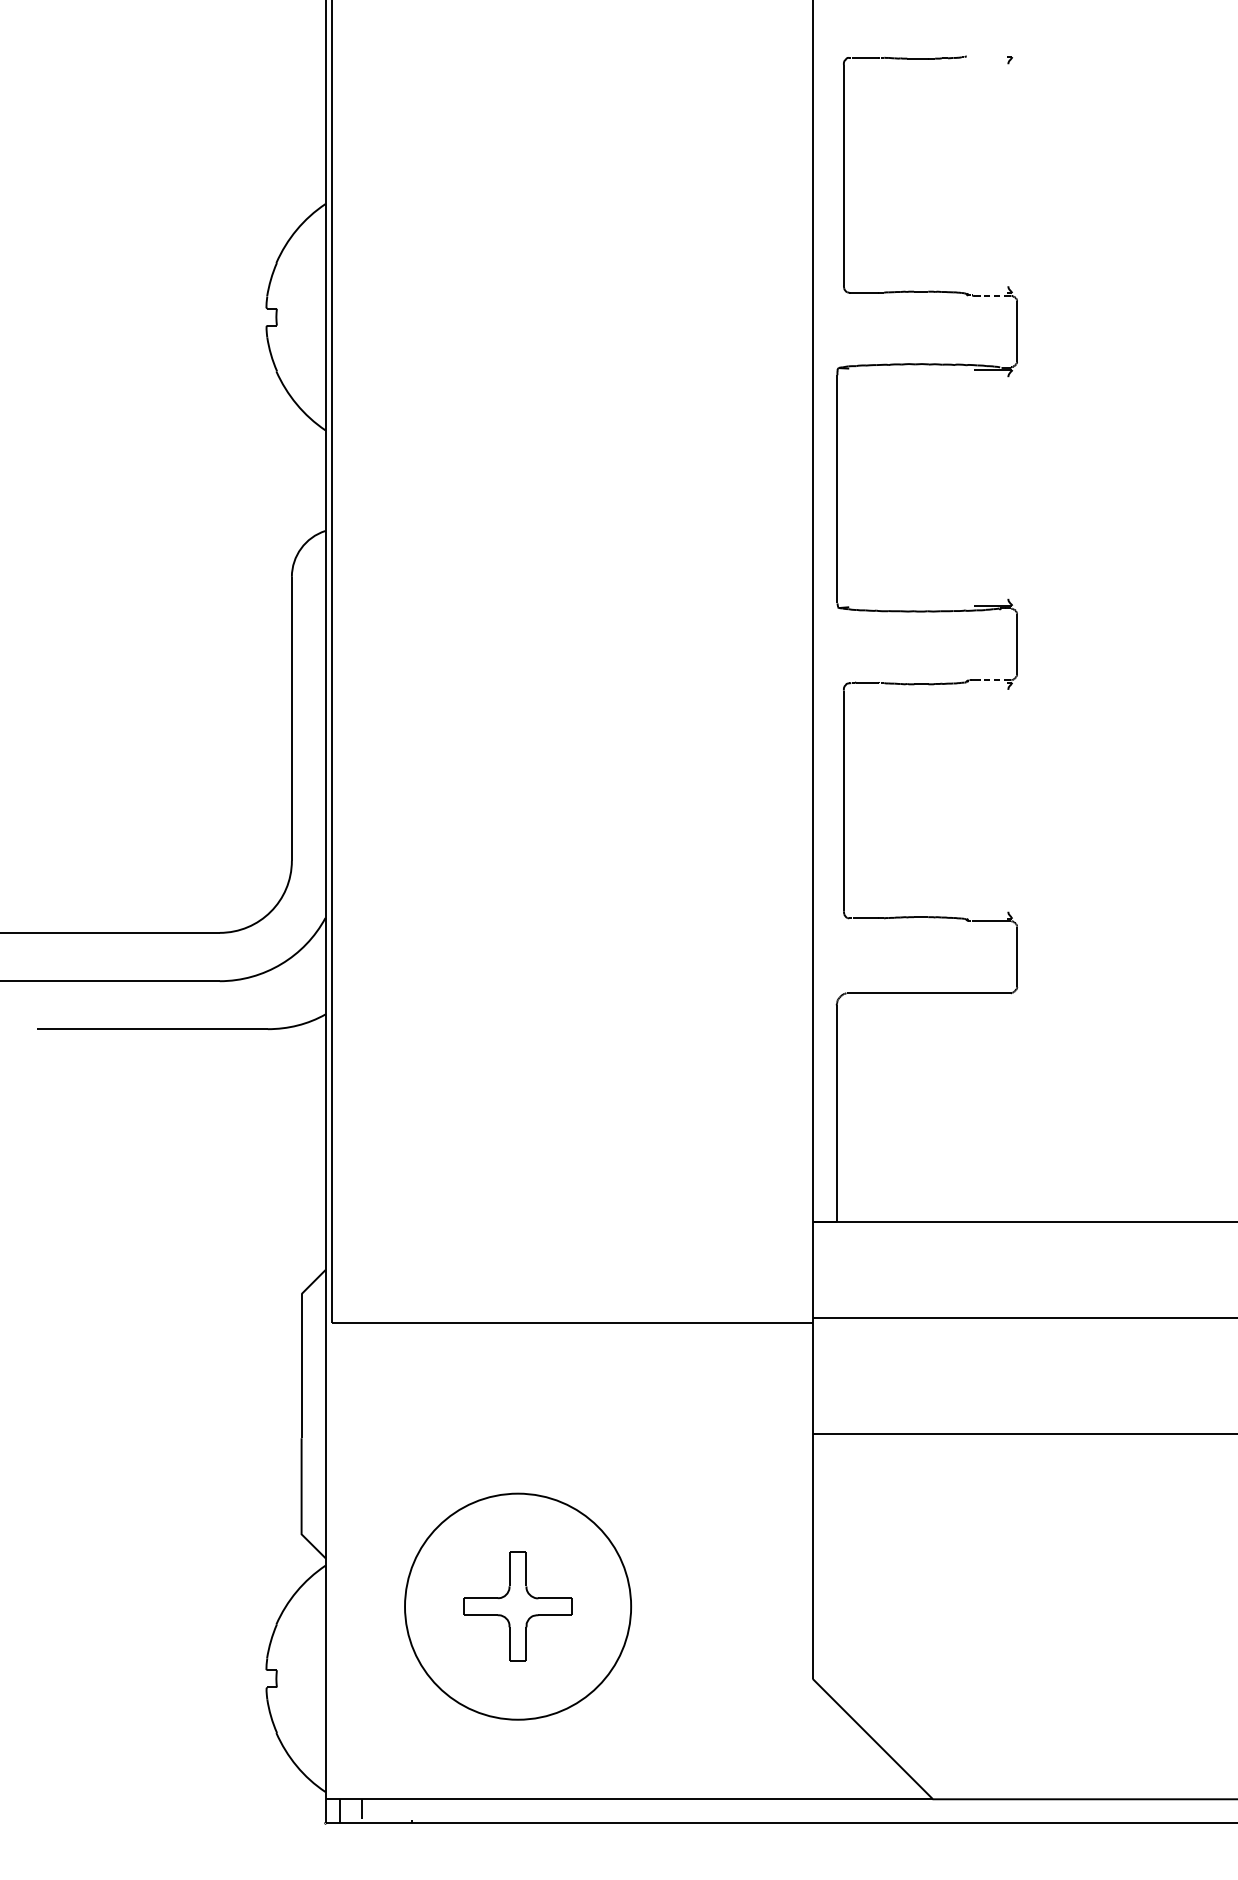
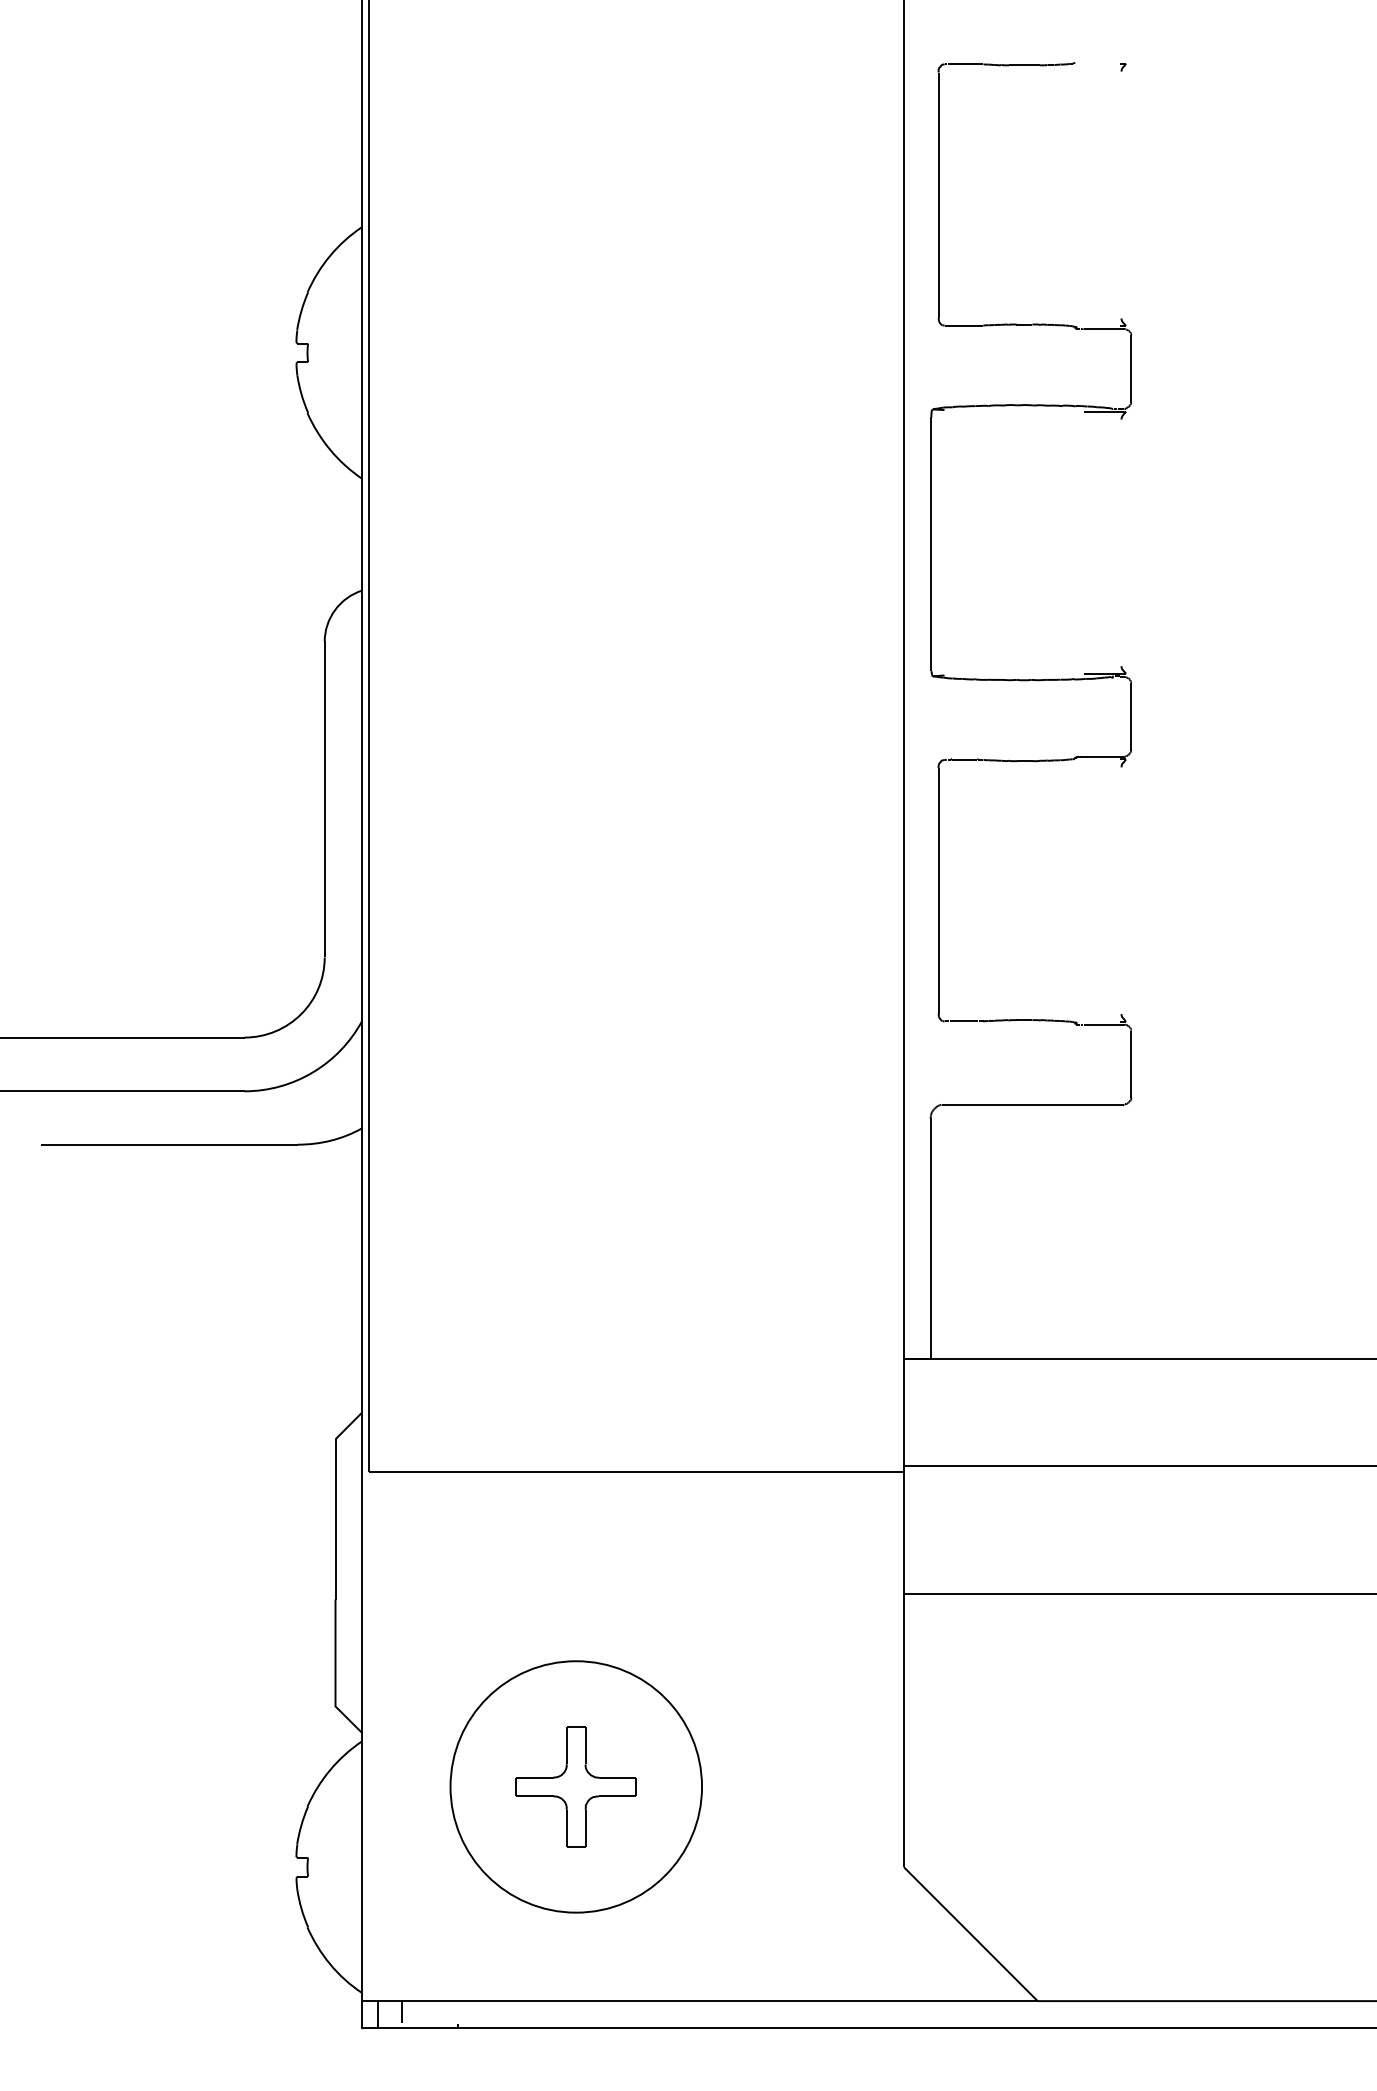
line: (992, 295) -> (1103, 328), dashed -> solid
line: (992, 680) -> (1103, 756), dashed -> solid

